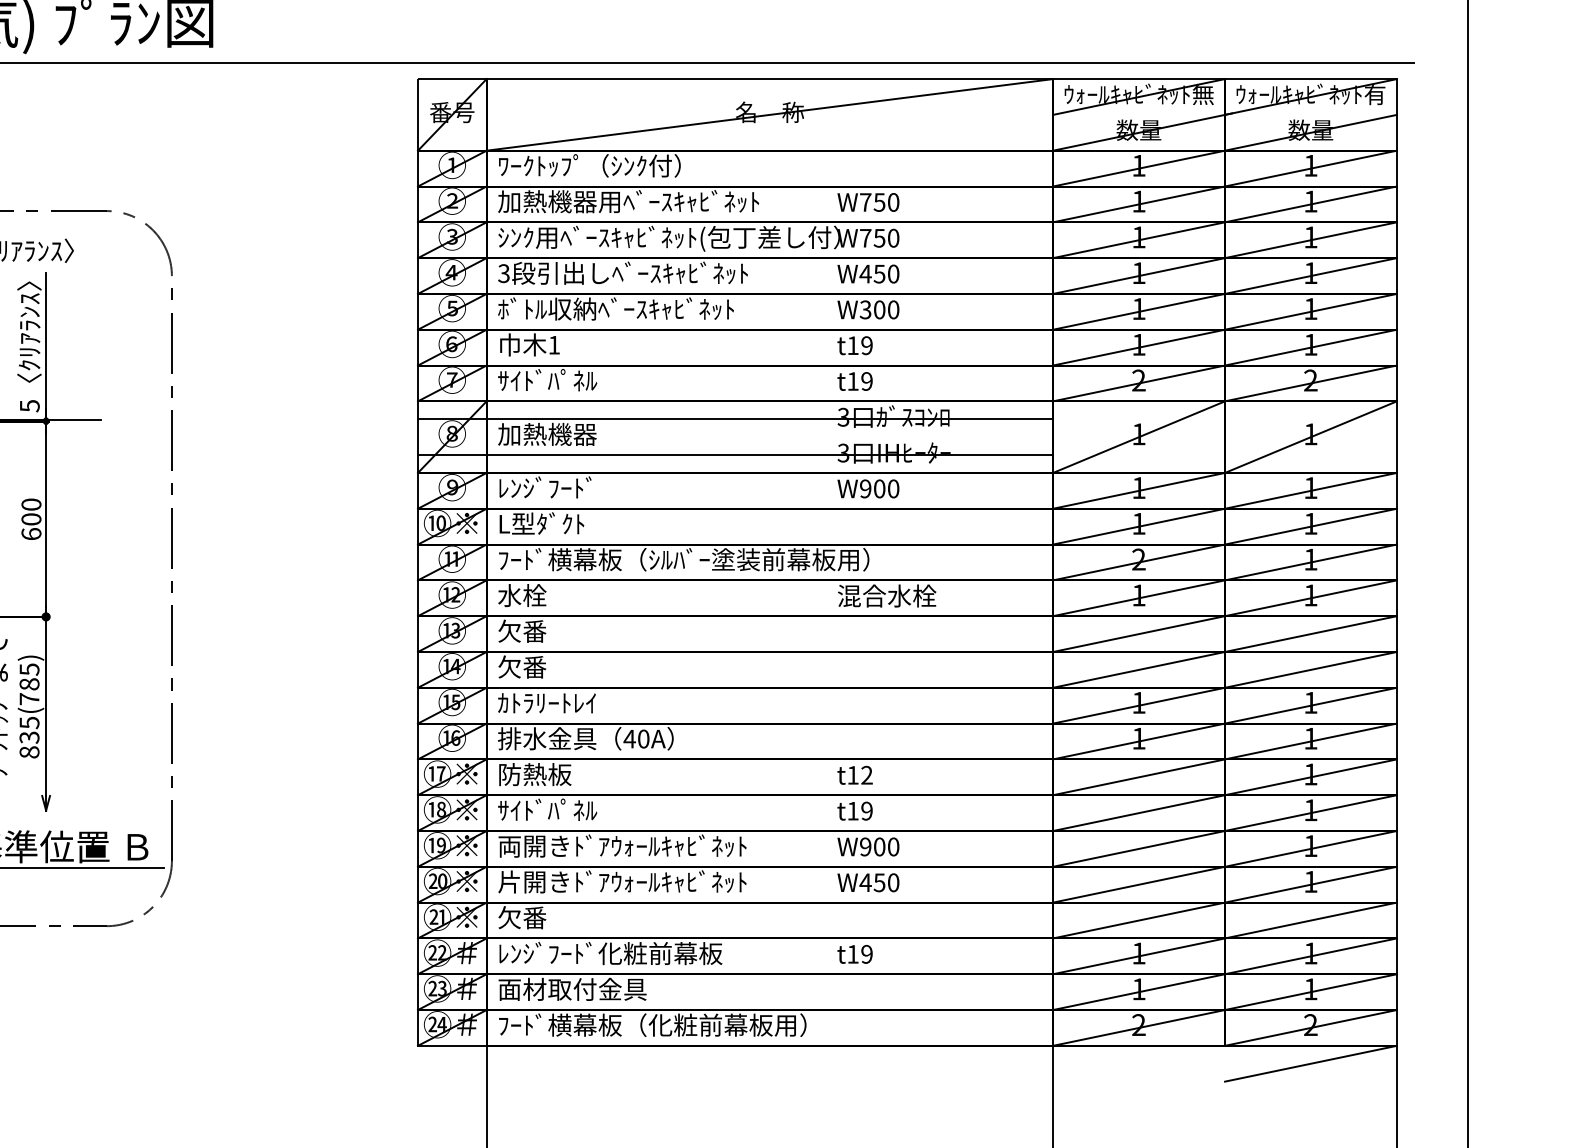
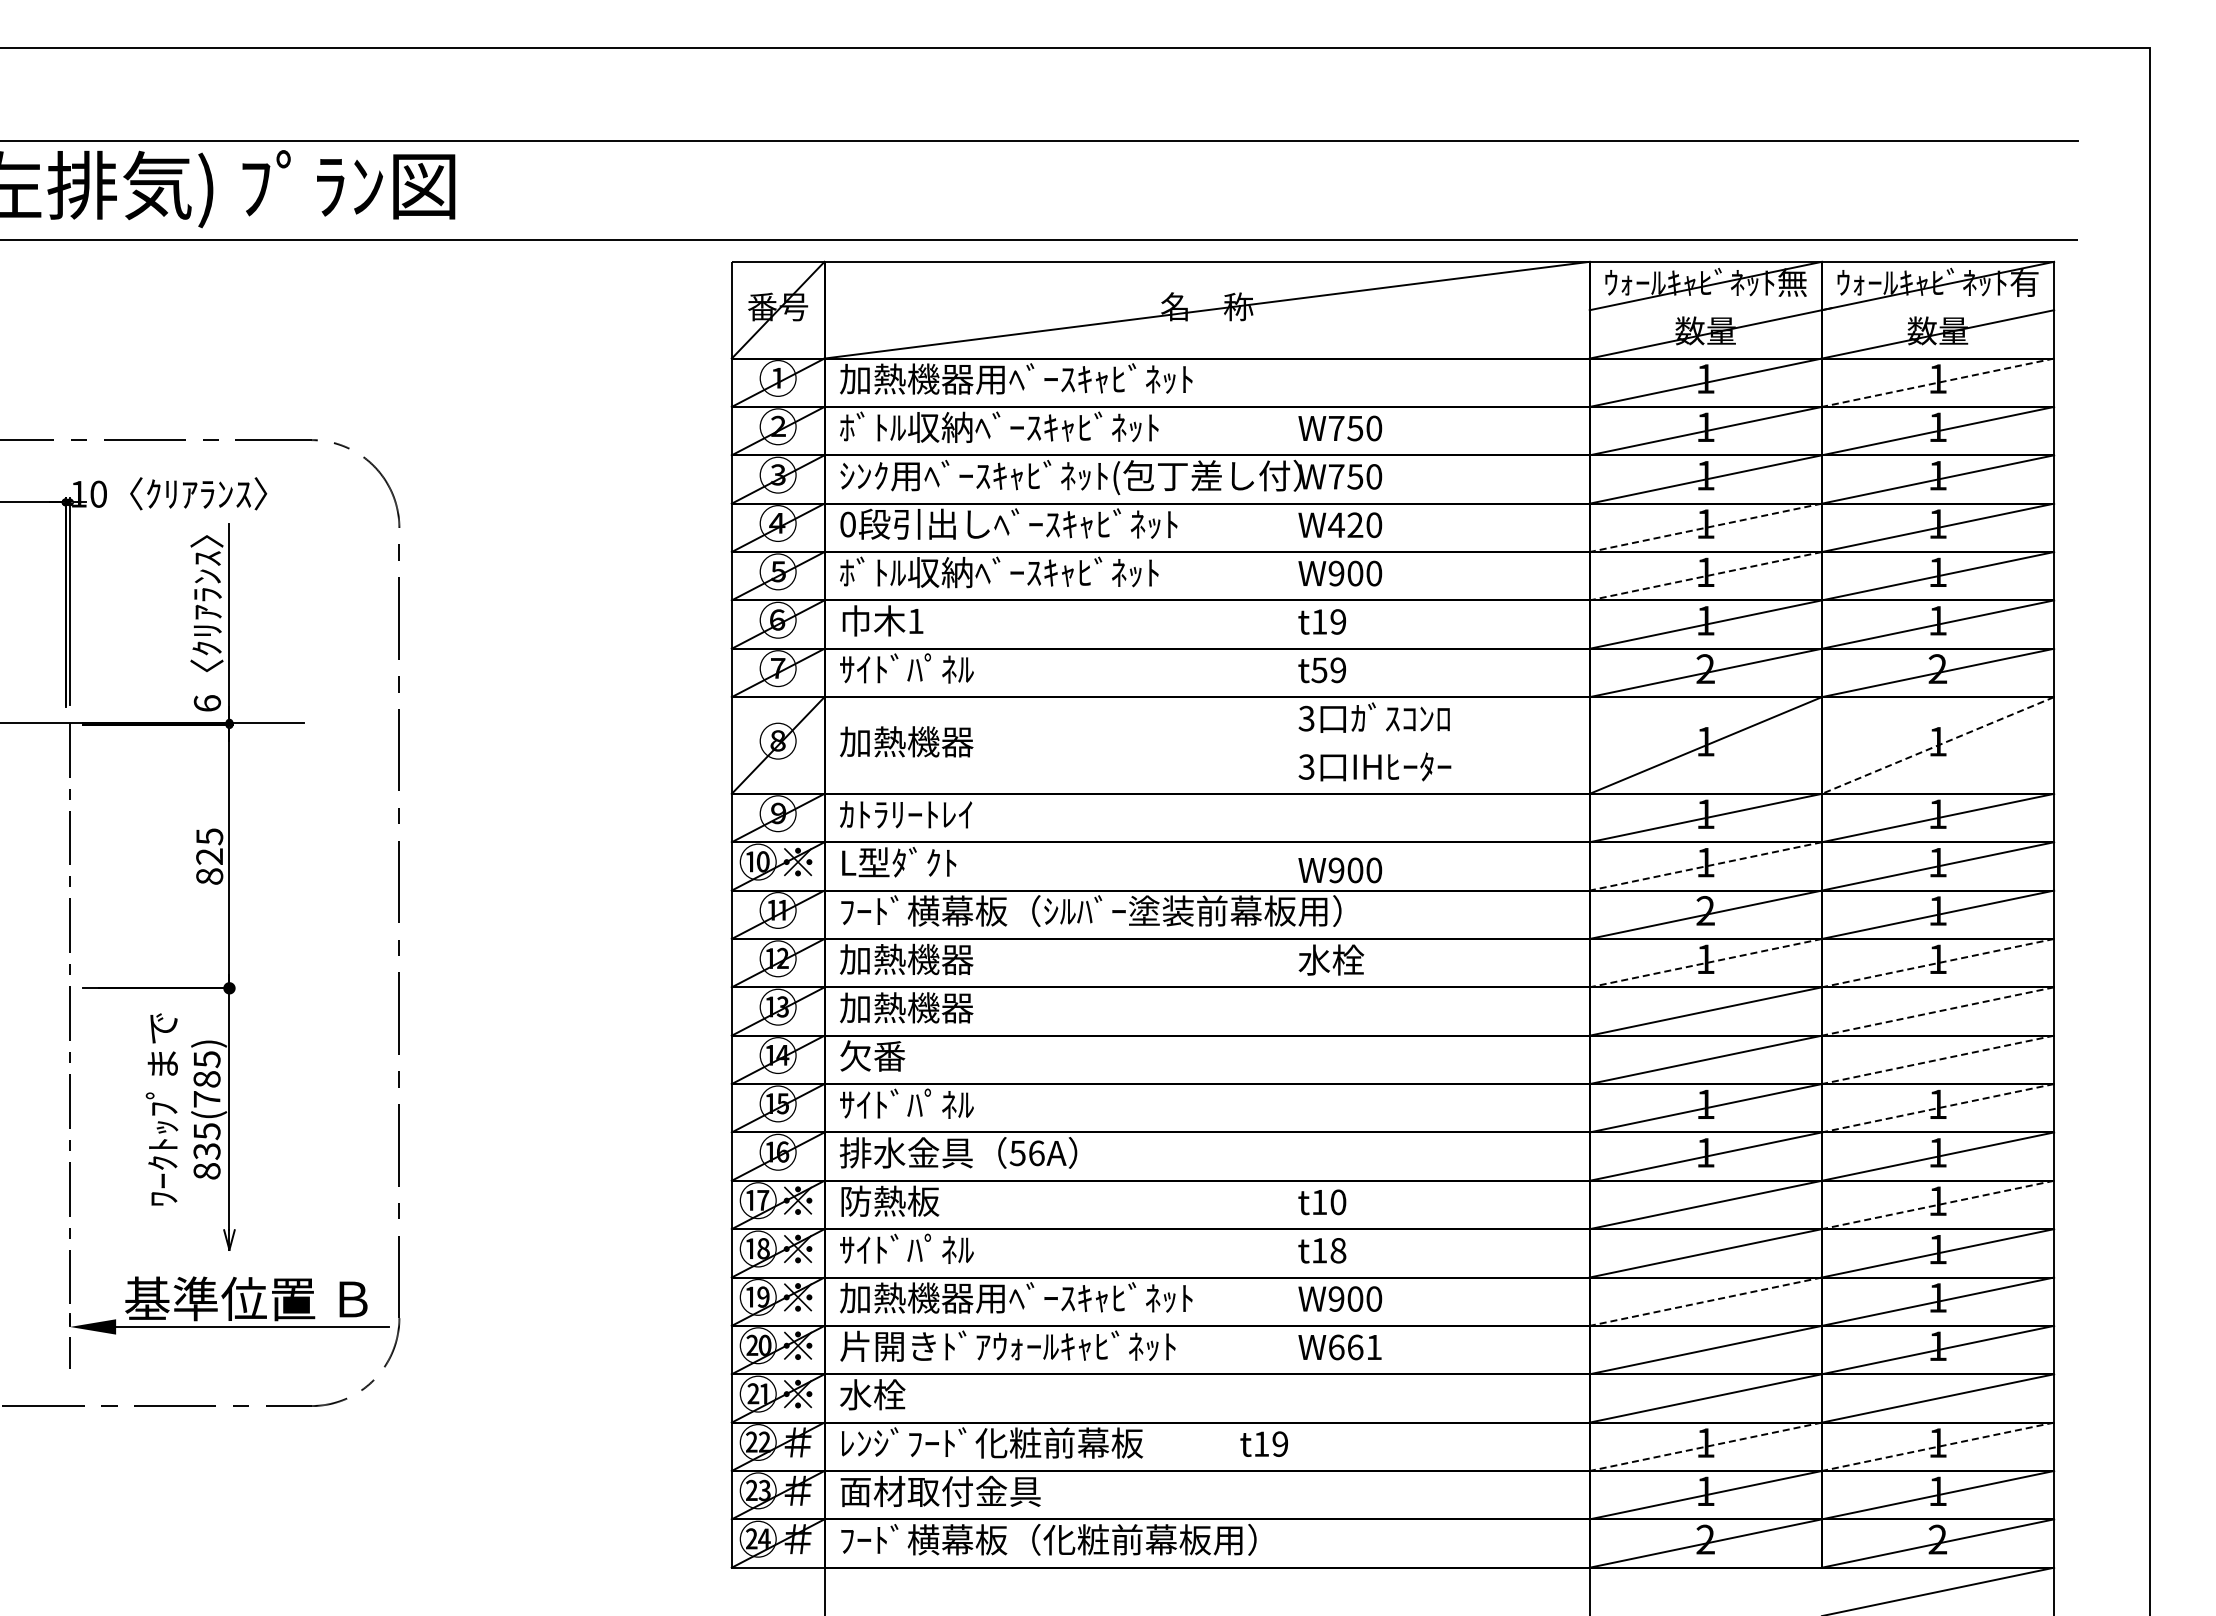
text: (628, 165) -> (1016, 378), ﾜｰｸﾄｯﾌﾟ（ｼﾝｸ付） -> 加熱機器用ﾍﾞｰｽｷｬﾋﾞﾈｯﾄ
line: (1311, 168) -> (1938, 382), solid -> dashed
text: (628, 201) -> (1016, 427), 加熱機器用ﾍﾞｰｽｷｬﾋﾞﾈｯﾄ -> ﾎﾞﾄﾙ収納ﾍﾞｰｽｷｬﾋﾞﾈｯﾄ
text: (503, 273) -> (847, 524), 3 -> 0
text: (879, 274) -> (1355, 525), W450 -> W420
line: (1138, 275) -> (1705, 527), solid -> dashed
text: (865, 309) -> (1336, 573), W300 -> W900
line: (1138, 312) -> (1705, 576), solid -> dashed
text: (853, 381) -> (1319, 670), t19 -> t59
text: (29, 406) -> (207, 703), 5 -> 6
line: (735, 419) -> (1160, 721), removed
line: (1311, 437) -> (1938, 745), solid -> dashed
line: (735, 454) -> (1160, 769), removed
text: (547, 487) -> (906, 813), ﾚﾝｼﾞﾌｰﾄﾞ -> ｶﾄﾗﾘｰﾄﾚｲ
text: (868, 488) -> (1340, 870), moved
text: (31, 519) -> (209, 856), 600 -> 825
line: (1138, 526) -> (1705, 866), solid -> dashed
text: (547, 595) -> (906, 959), 水栓 -> 加熱機器
text: (887, 595) -> (1365, 959), 混合水栓 -> 水栓
line: (1138, 598) -> (1705, 963), solid -> dashed
line: (1311, 598) -> (1938, 963), solid -> dashed
text: (547, 631) -> (906, 1007), 欠番 -> 加熱機器
line: (1311, 634) -> (1938, 1011), solid -> dashed
line: (1311, 669) -> (1938, 1059), solid -> dashed
text: (547, 702) -> (906, 1103), ｶﾄﾗﾘｰﾄﾚｲ -> ｻｲﾄﾞﾊﾟﾈﾙ
line: (1311, 705) -> (1938, 1108), solid -> dashed
text: (636, 739) -> (1026, 1153), 40A -> 56A
text: (867, 775) -> (1338, 1202), t12 -> t10
line: (1311, 776) -> (1938, 1204), solid -> dashed
text: (867, 811) -> (1338, 1250), t19 -> t18
text: (628, 845) -> (1016, 1297), 両開きﾄﾞｱｳｫｰﾙｷｬﾋﾞﾈｯﾄ -> 加熱機器用ﾍﾞｰｽｷｬﾋﾞﾈｯﾄ
line: (1138, 848) -> (1705, 1301), solid -> dashed
text: (879, 882) -> (1355, 1347), W450 -> W661
text: (522, 917) -> (872, 1394), 欠番 -> 水栓
text: (854, 953) -> (1263, 1443), moved
line: (1138, 956) -> (1705, 1446), solid -> dashed
line: (1311, 956) -> (1938, 1446), solid -> dashed

